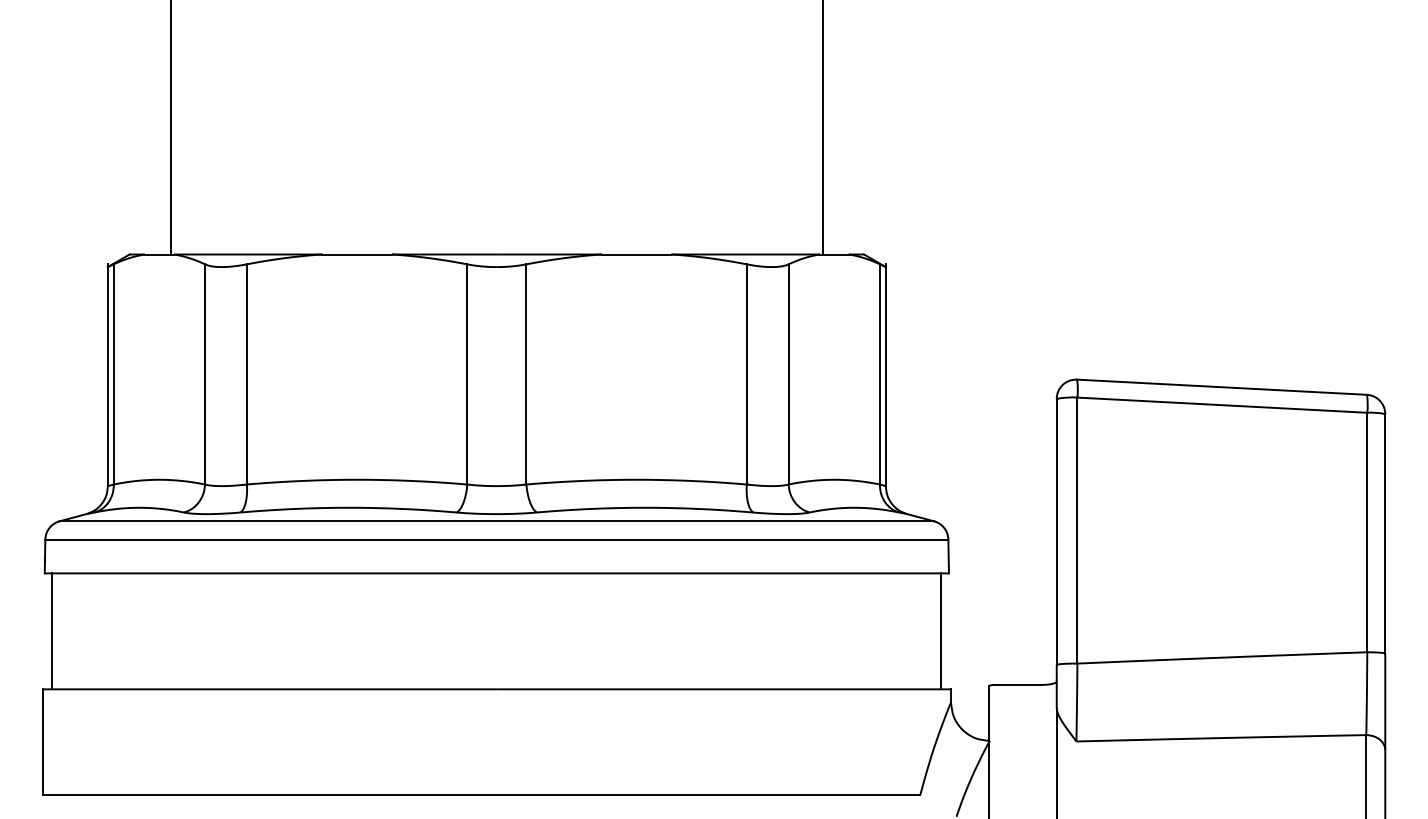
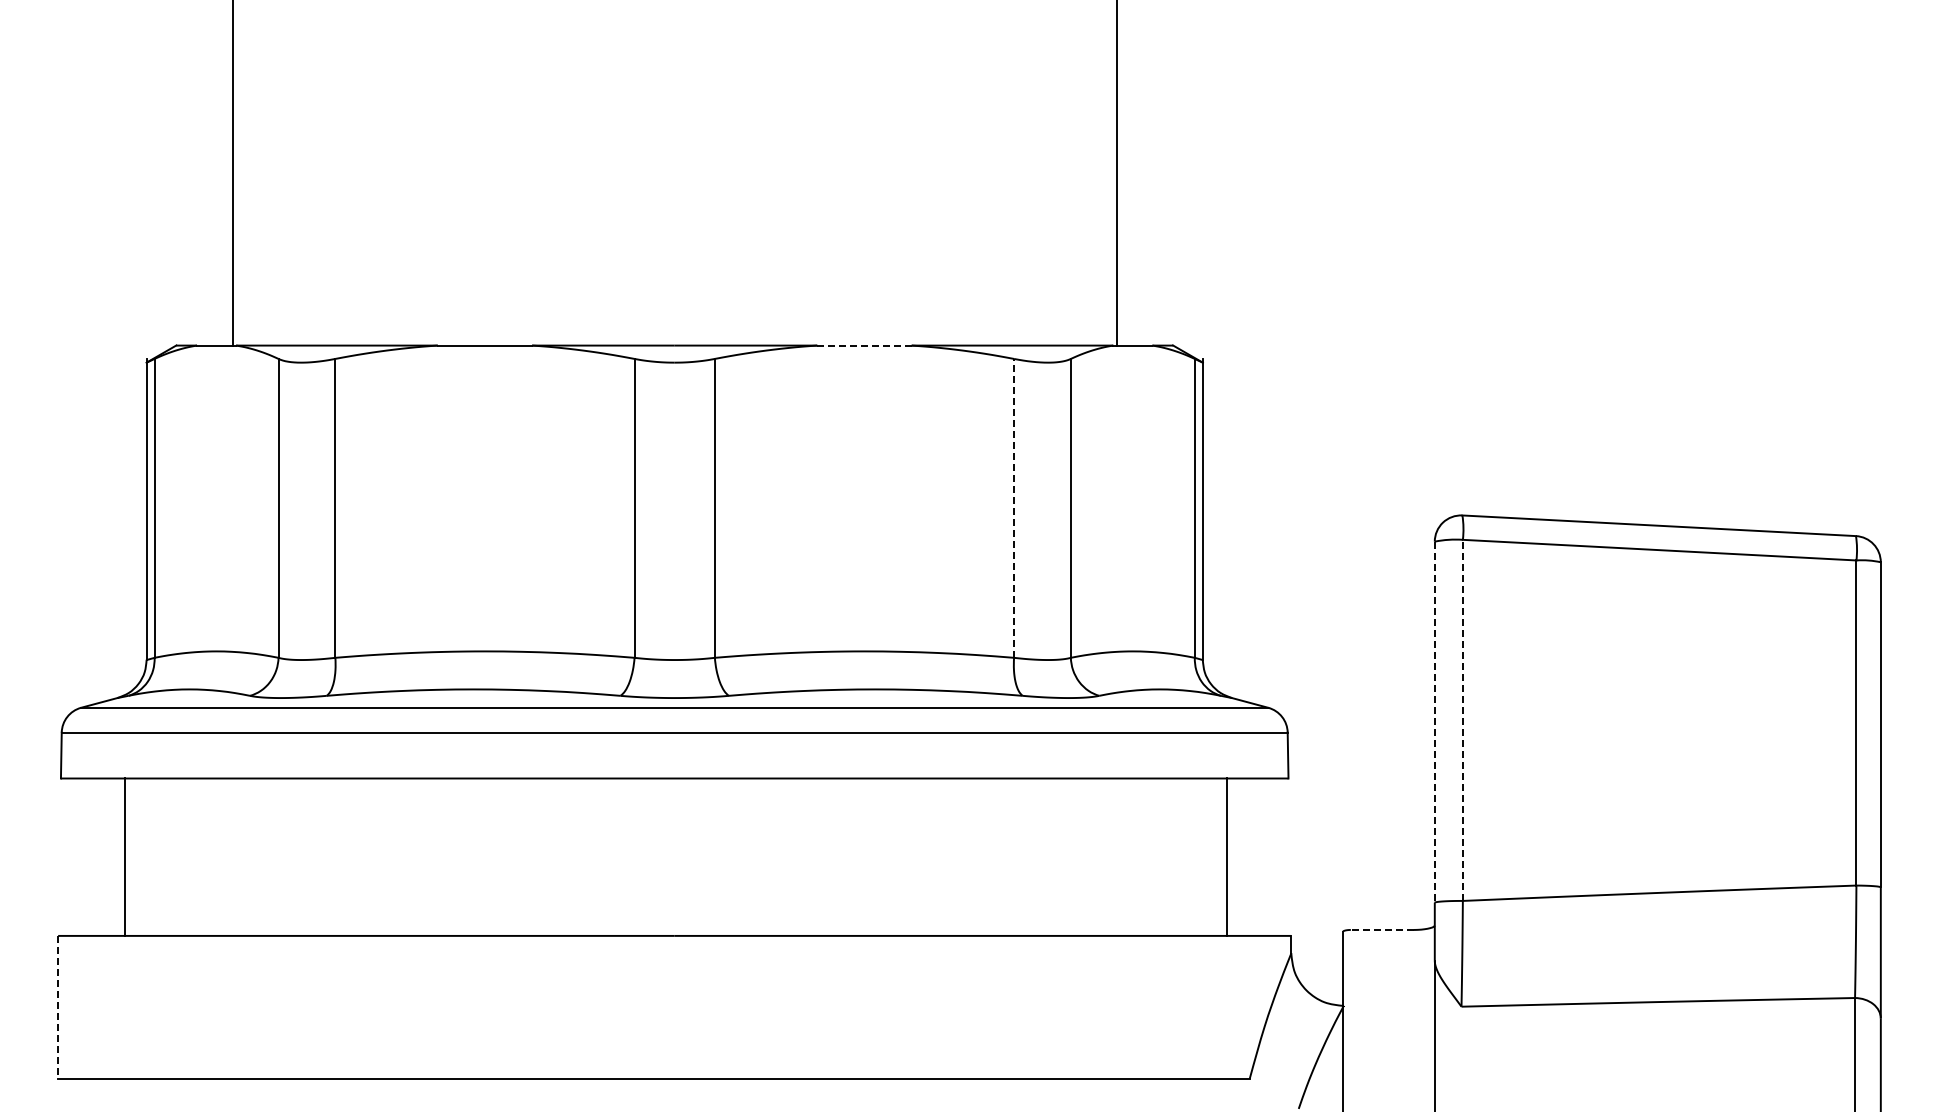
line: (636, 254) -> (864, 345), solid -> dashed
line: (747, 373) -> (1014, 507), solid -> dashed
line: (1077, 530) -> (1462, 720), solid -> dashed
line: (1056, 532) -> (1434, 722), solid -> dashed
line: (52, 630) -> (125, 856), moved
line: (941, 630) -> (1227, 856), moved
line: (1017, 684) -> (1381, 929), solid -> dashed
line: (42, 742) -> (58, 1007), solid -> dashed

